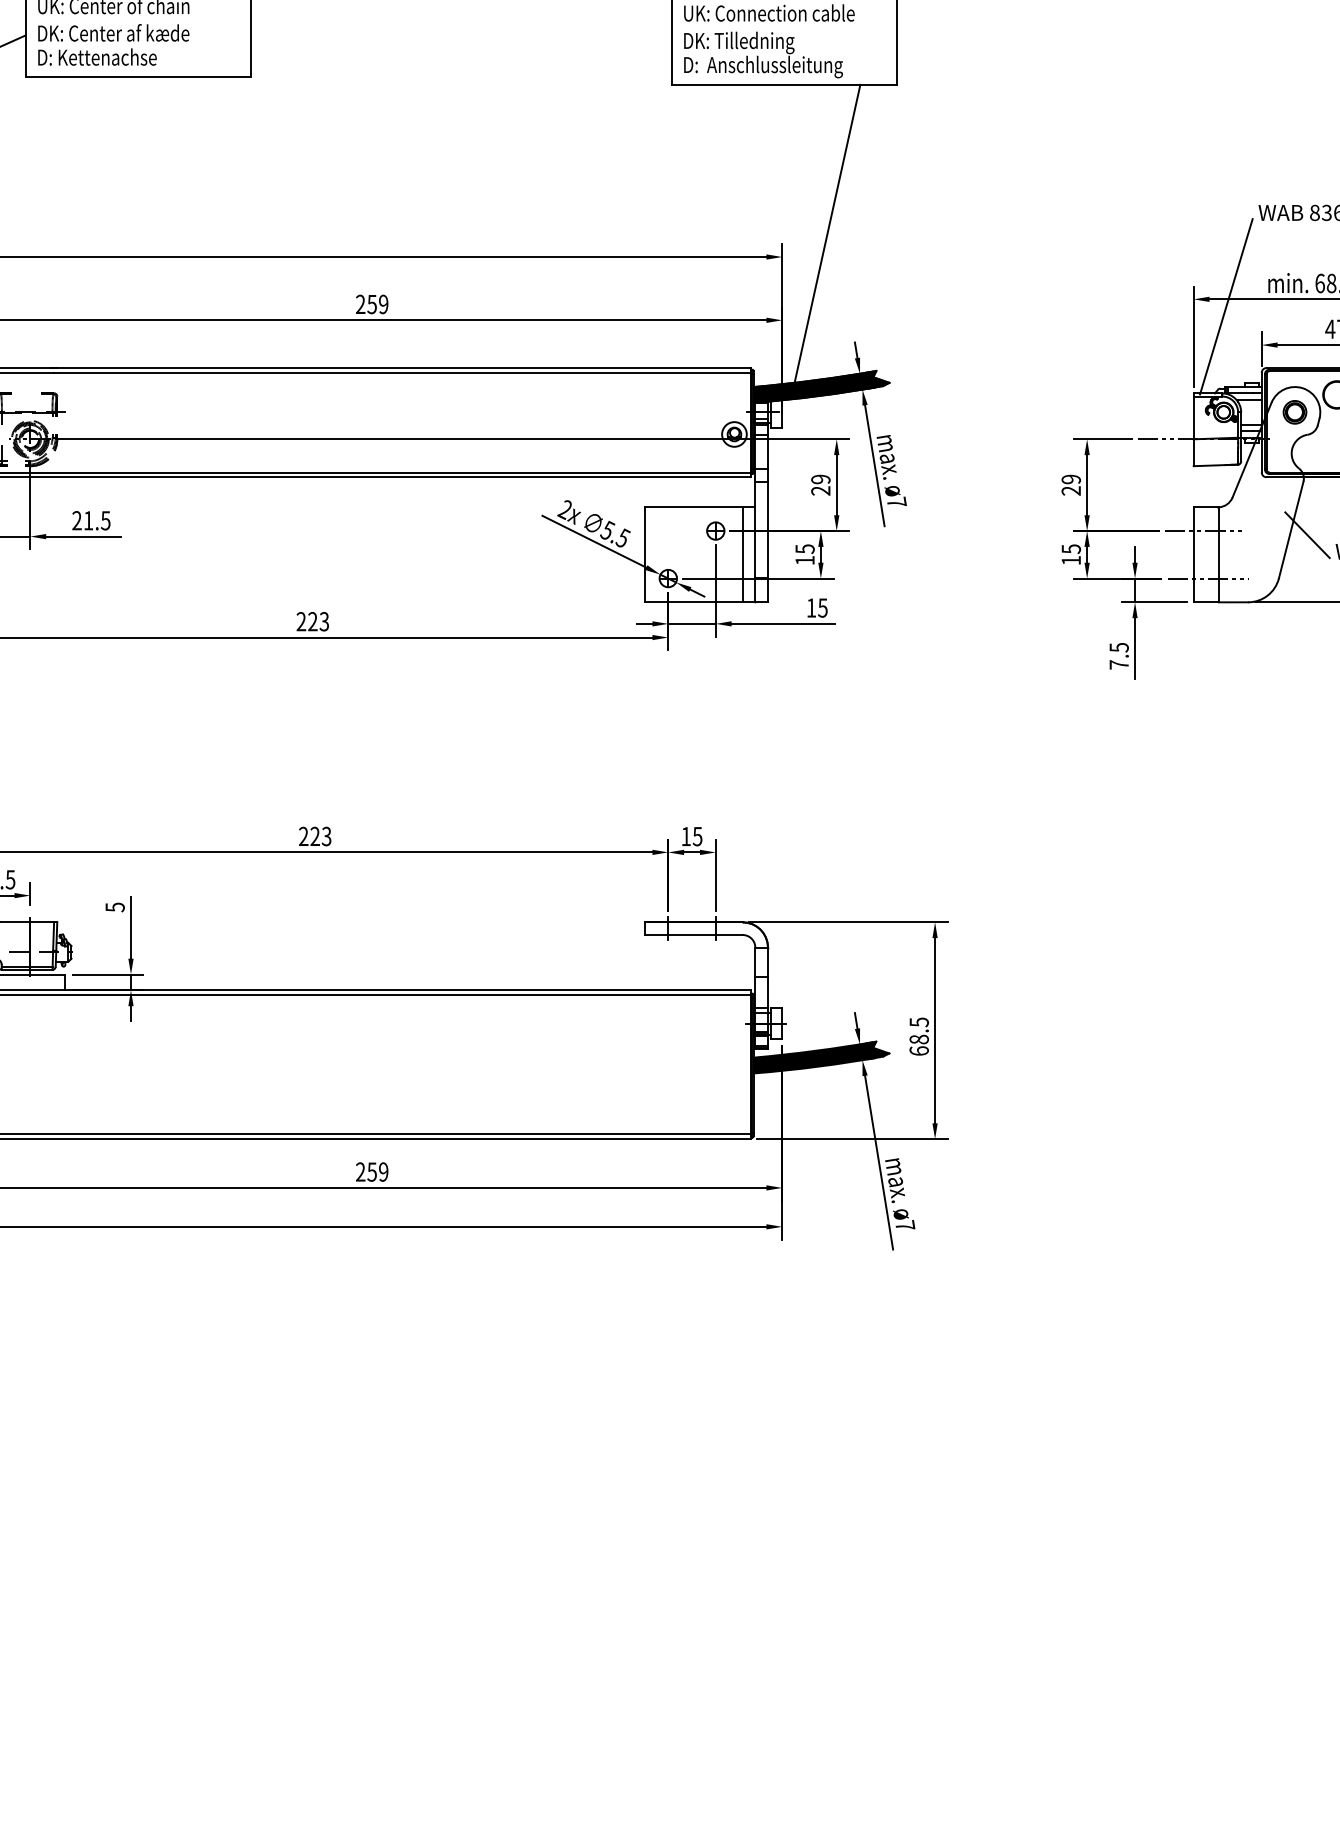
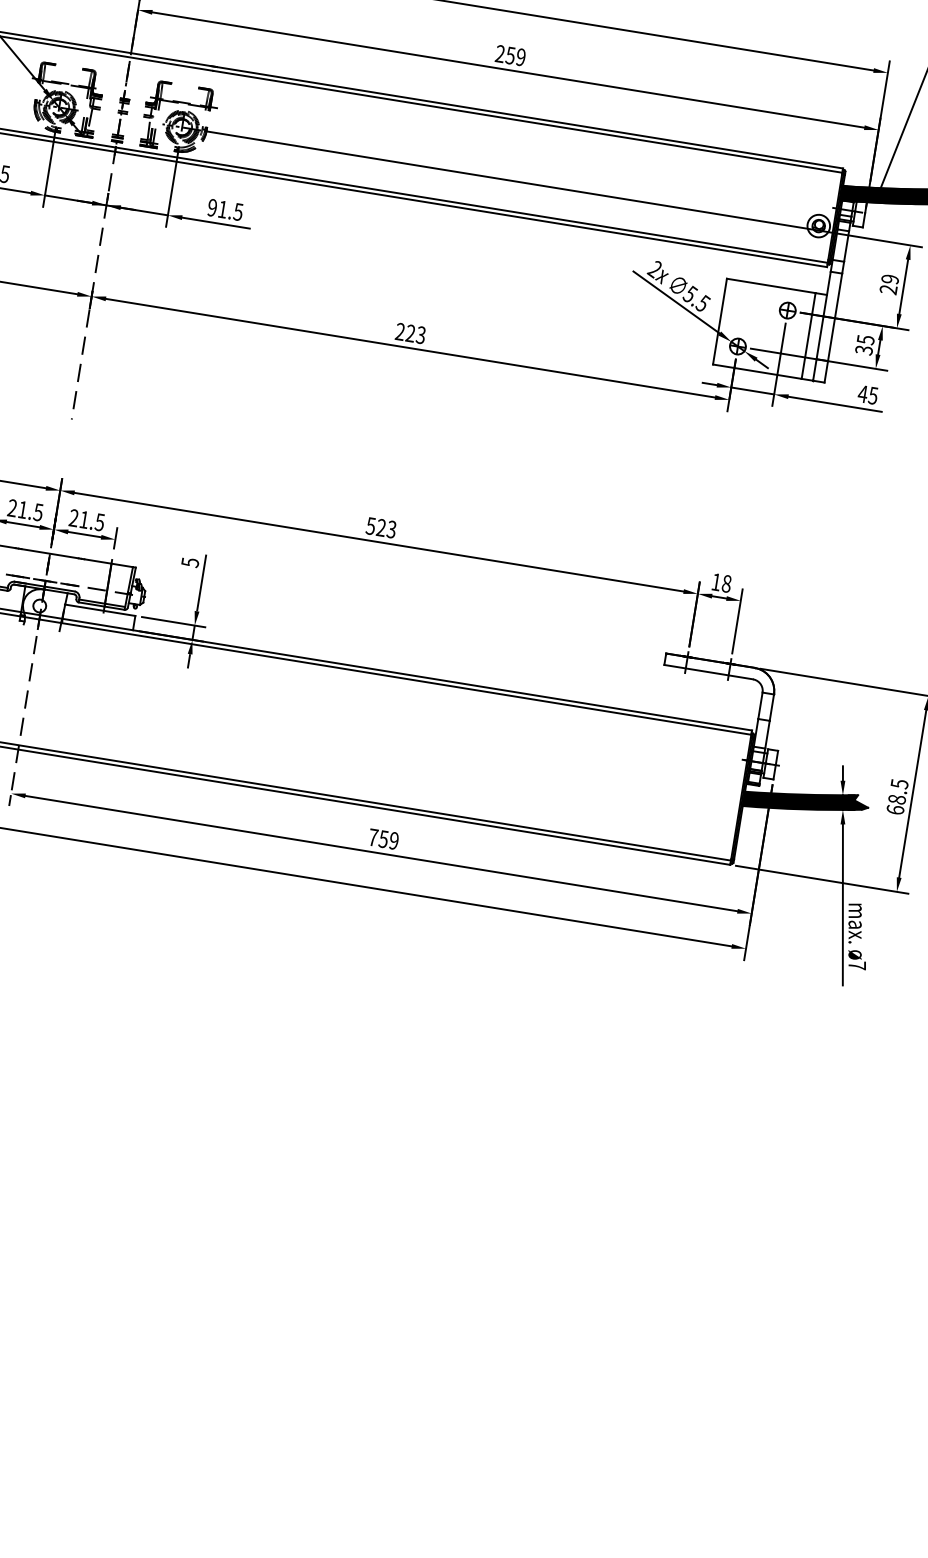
text: (76, 520) -> (211, 207), 21.5 -> 91.5
text: (804, 560) -> (863, 350), 15 -> 35
text: (811, 607) -> (863, 393), 15 -> 45
text: (303, 836) -> (370, 526), 223 -> 523
text: (697, 836) -> (726, 583), 15 -> 18
text: (360, 1171) -> (373, 837), 259 -> 759

